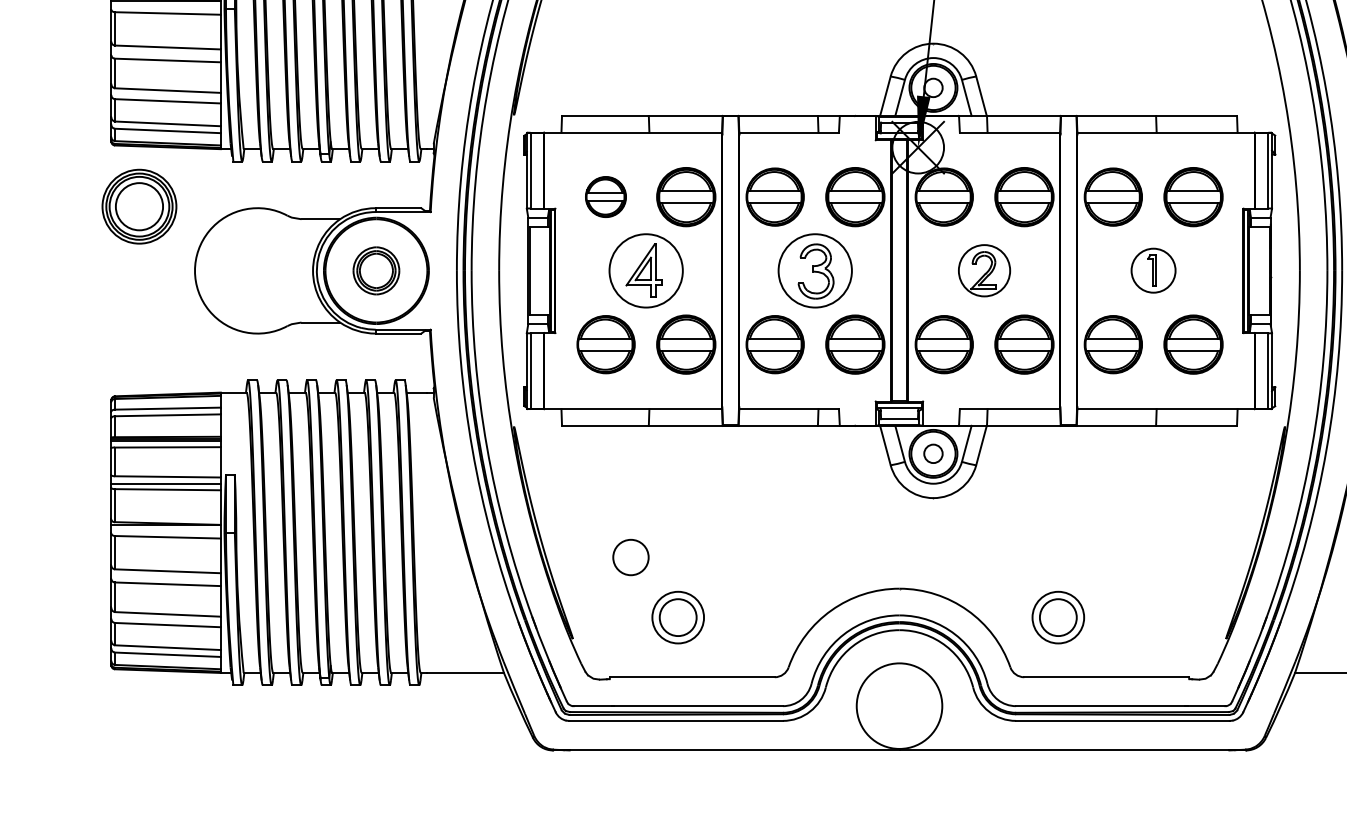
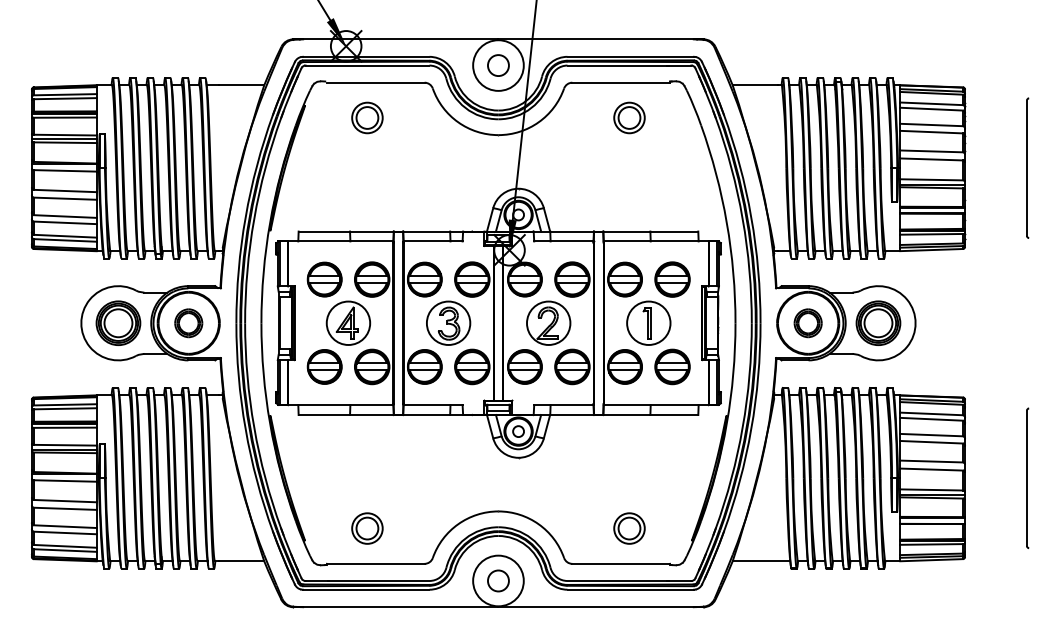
part: (605, 196) -> (324, 279), size x1.43
part: (139, 205) -> (118, 322), moved
part: (984, 269) -> (548, 322), size x1.43
part: (1152, 269) -> (648, 322), size x1.67
circle: (631, 556) -> (498, 580), moved
part: (1058, 617) -> (629, 528), moved

